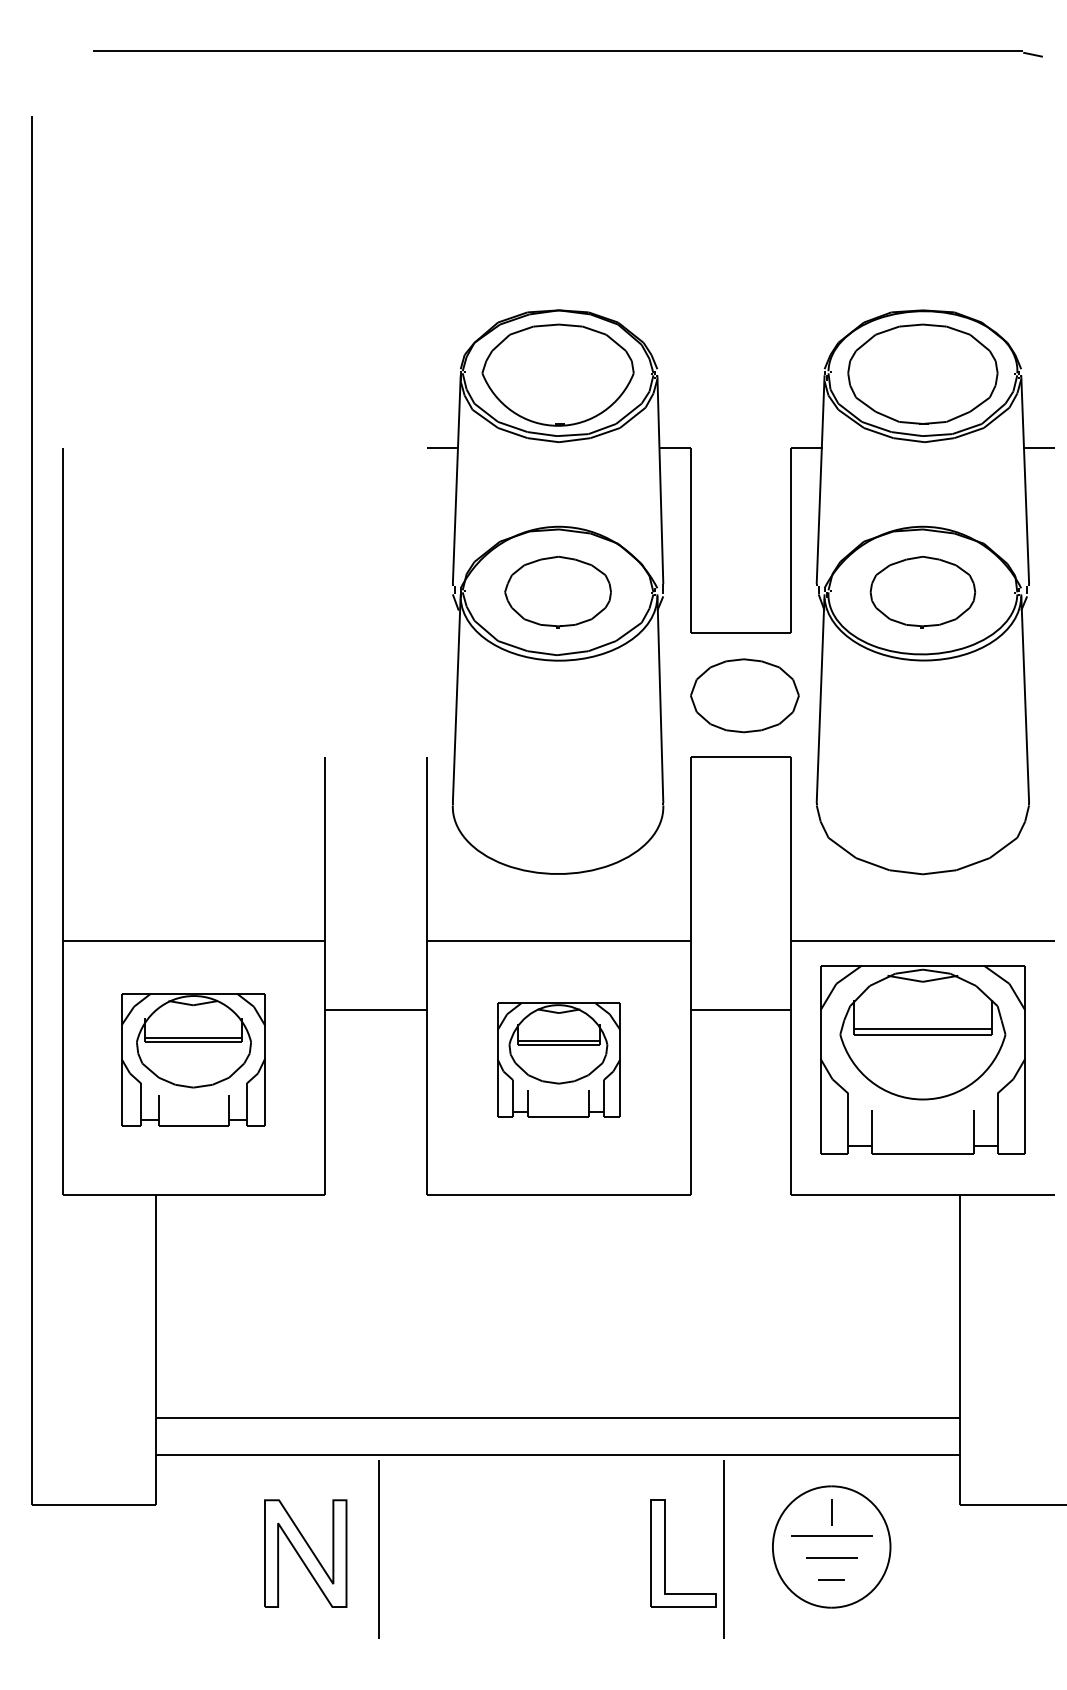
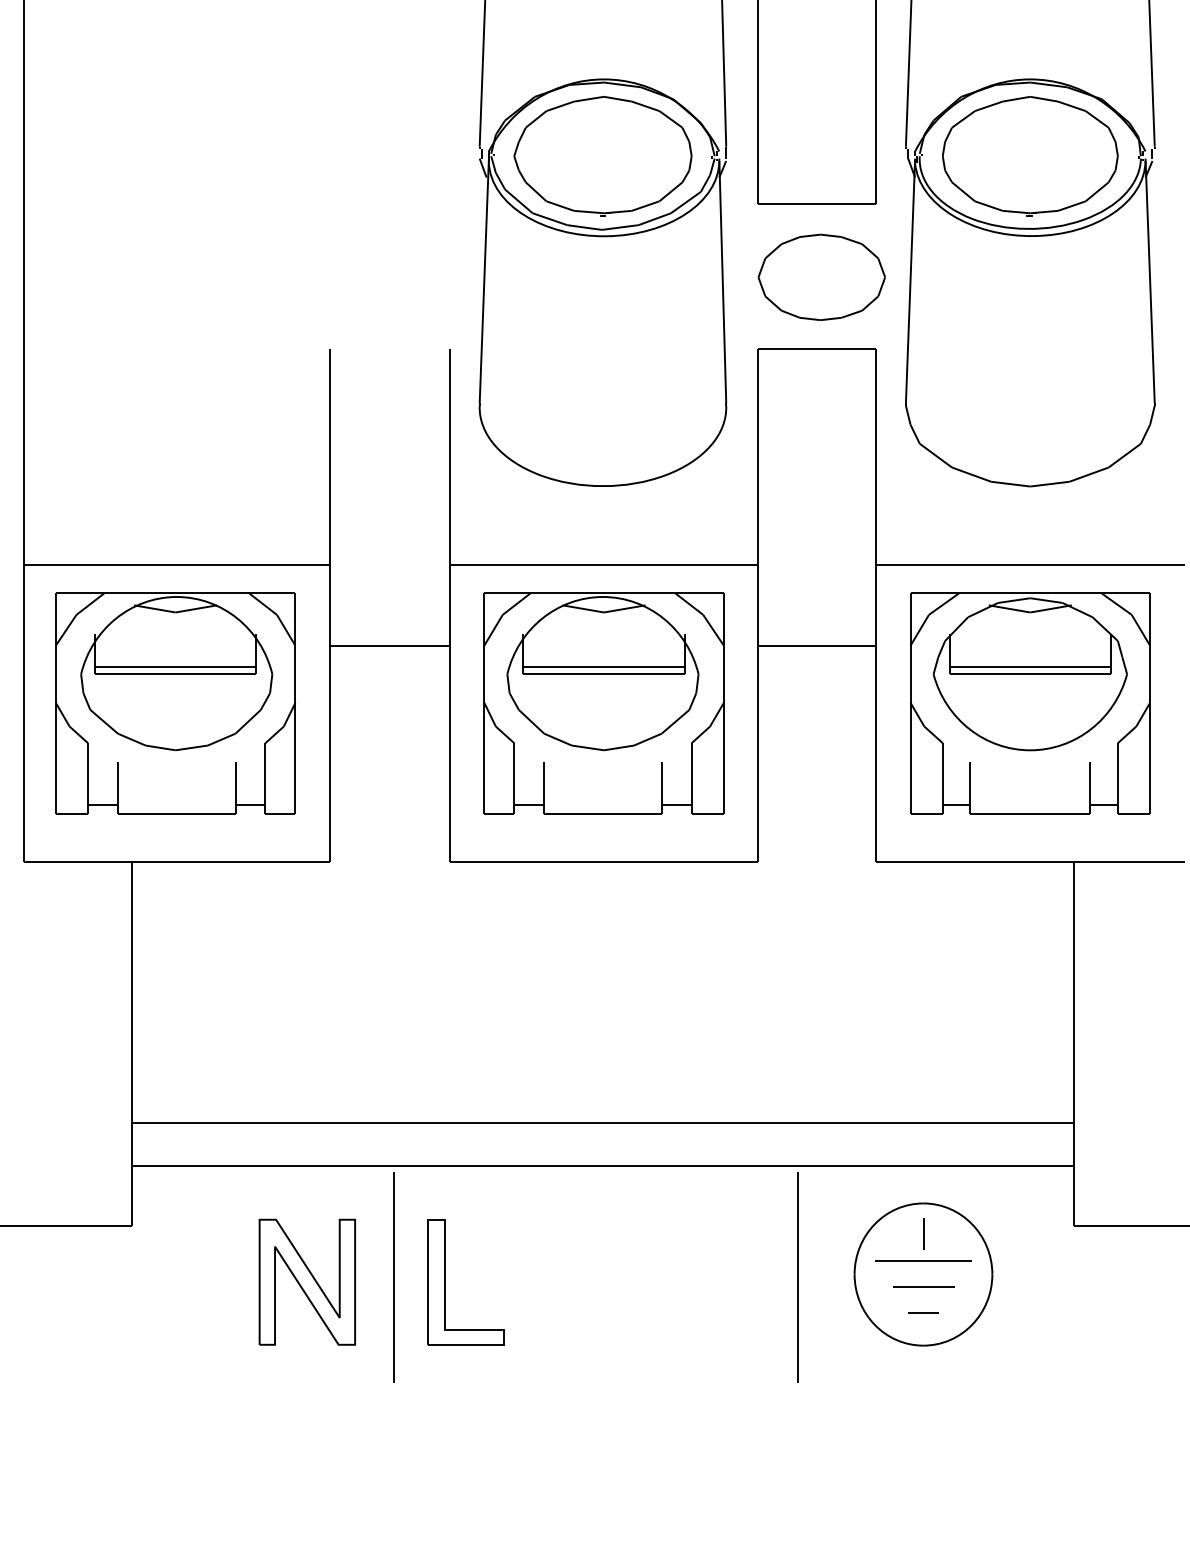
part: (557, 591) -> (602, 155), size x1.43
part: (922, 591) -> (1029, 155), size x1.43
part: (193, 1059) -> (175, 703), size x1.43
part: (558, 1059) -> (603, 703), size x1.67
part: (665, 1553) -> (445, 1282), moved

